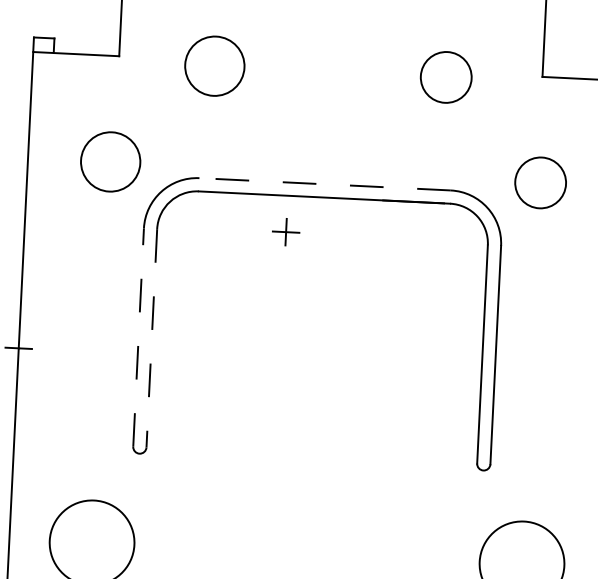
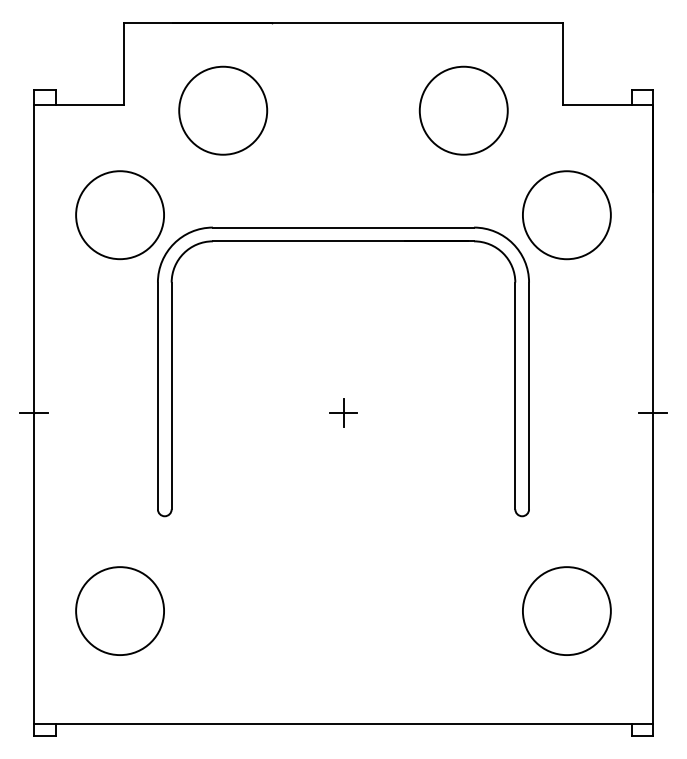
circle: (215, 66) -> (223, 110), size x1.43
circle: (446, 77) -> (463, 110), size x1.67
circle: (110, 162) -> (119, 215), size x1.43
circle: (540, 183) -> (566, 215), size x1.67
line: (325, 184) -> (343, 227), dashed -> solid
part: (286, 231) -> (343, 412), moved
line: (138, 337) -> (157, 395), dashed -> solid
line: (151, 338) -> (171, 396), dashed -> solid

